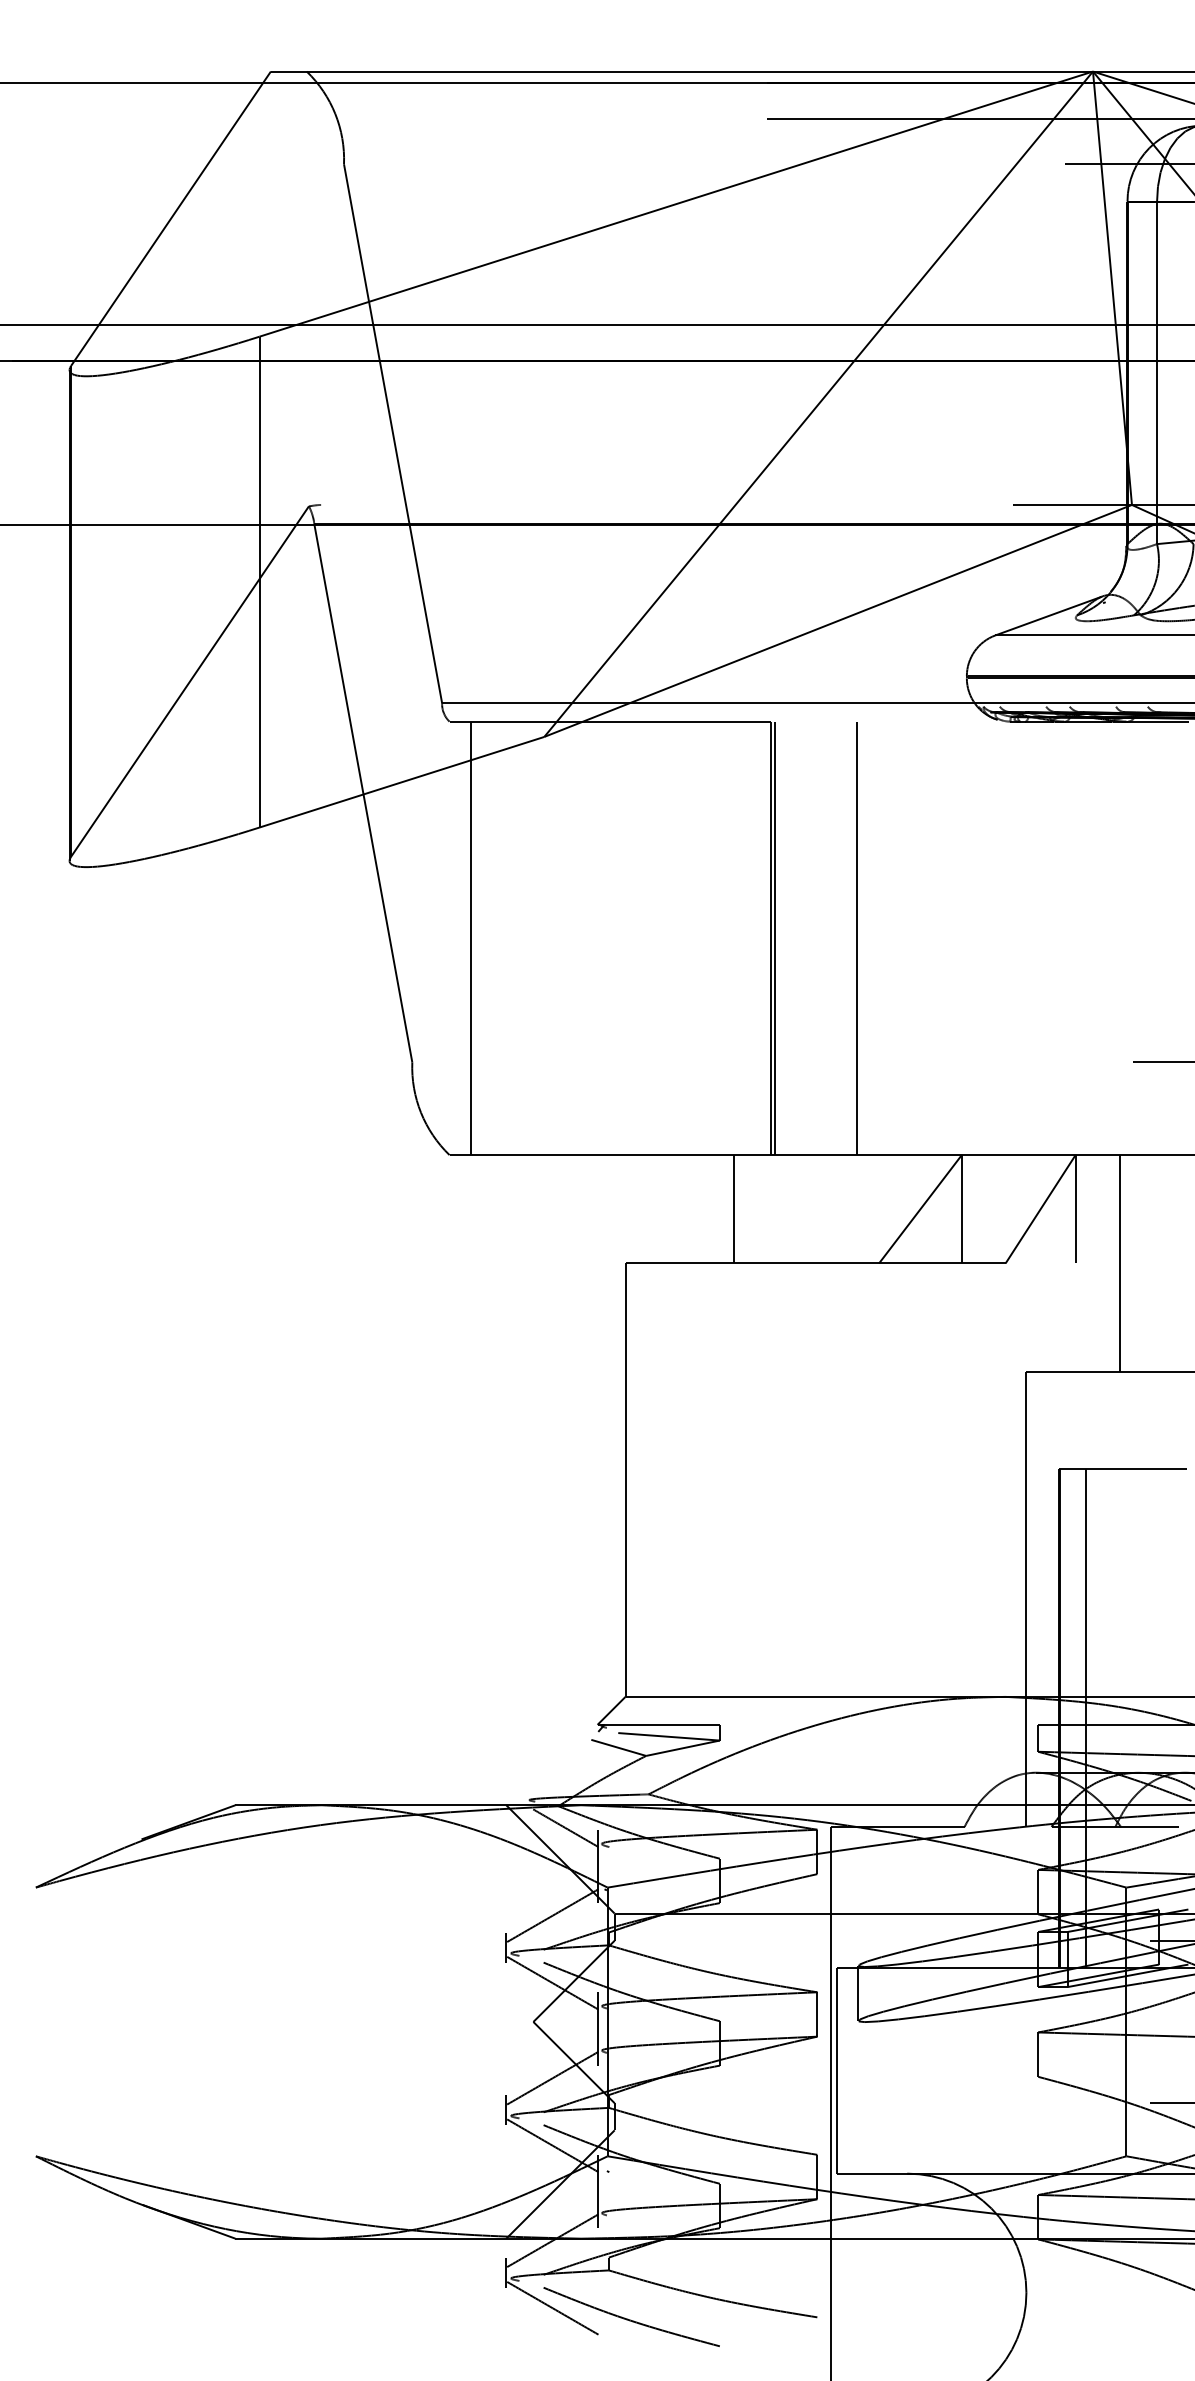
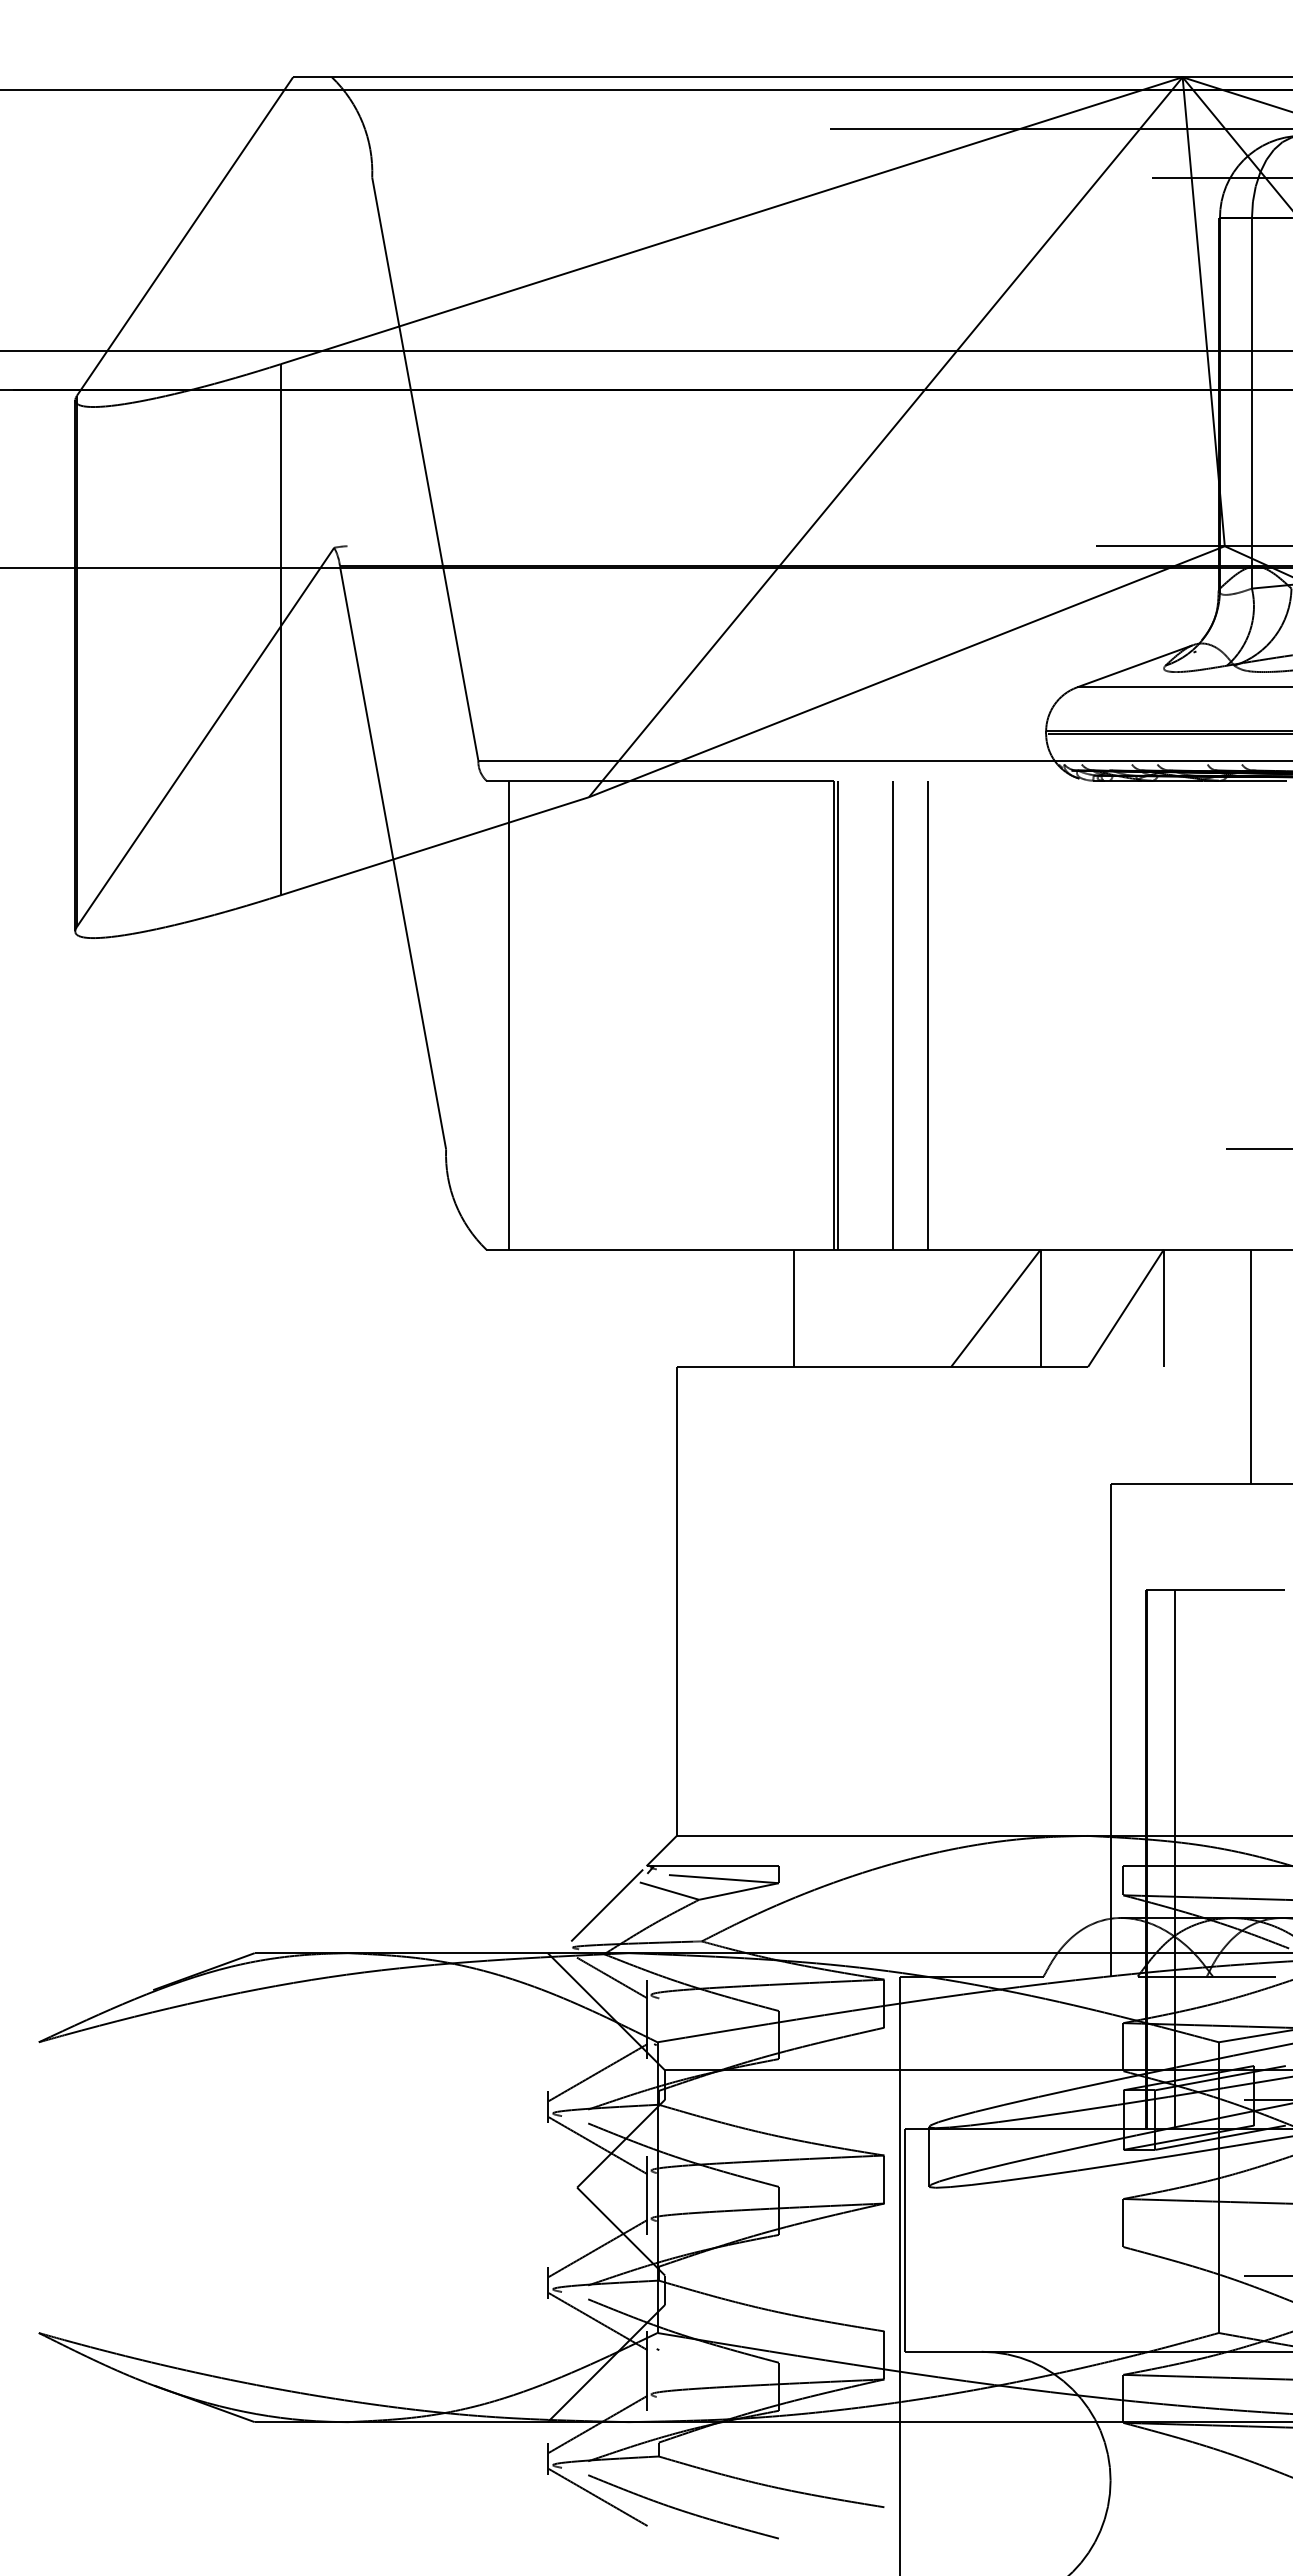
line: (825, 937) -> (893, 1014), added
line: (1119, 1263) -> (1251, 1366), moved
line: (561, 1761) -> (607, 1905), added

